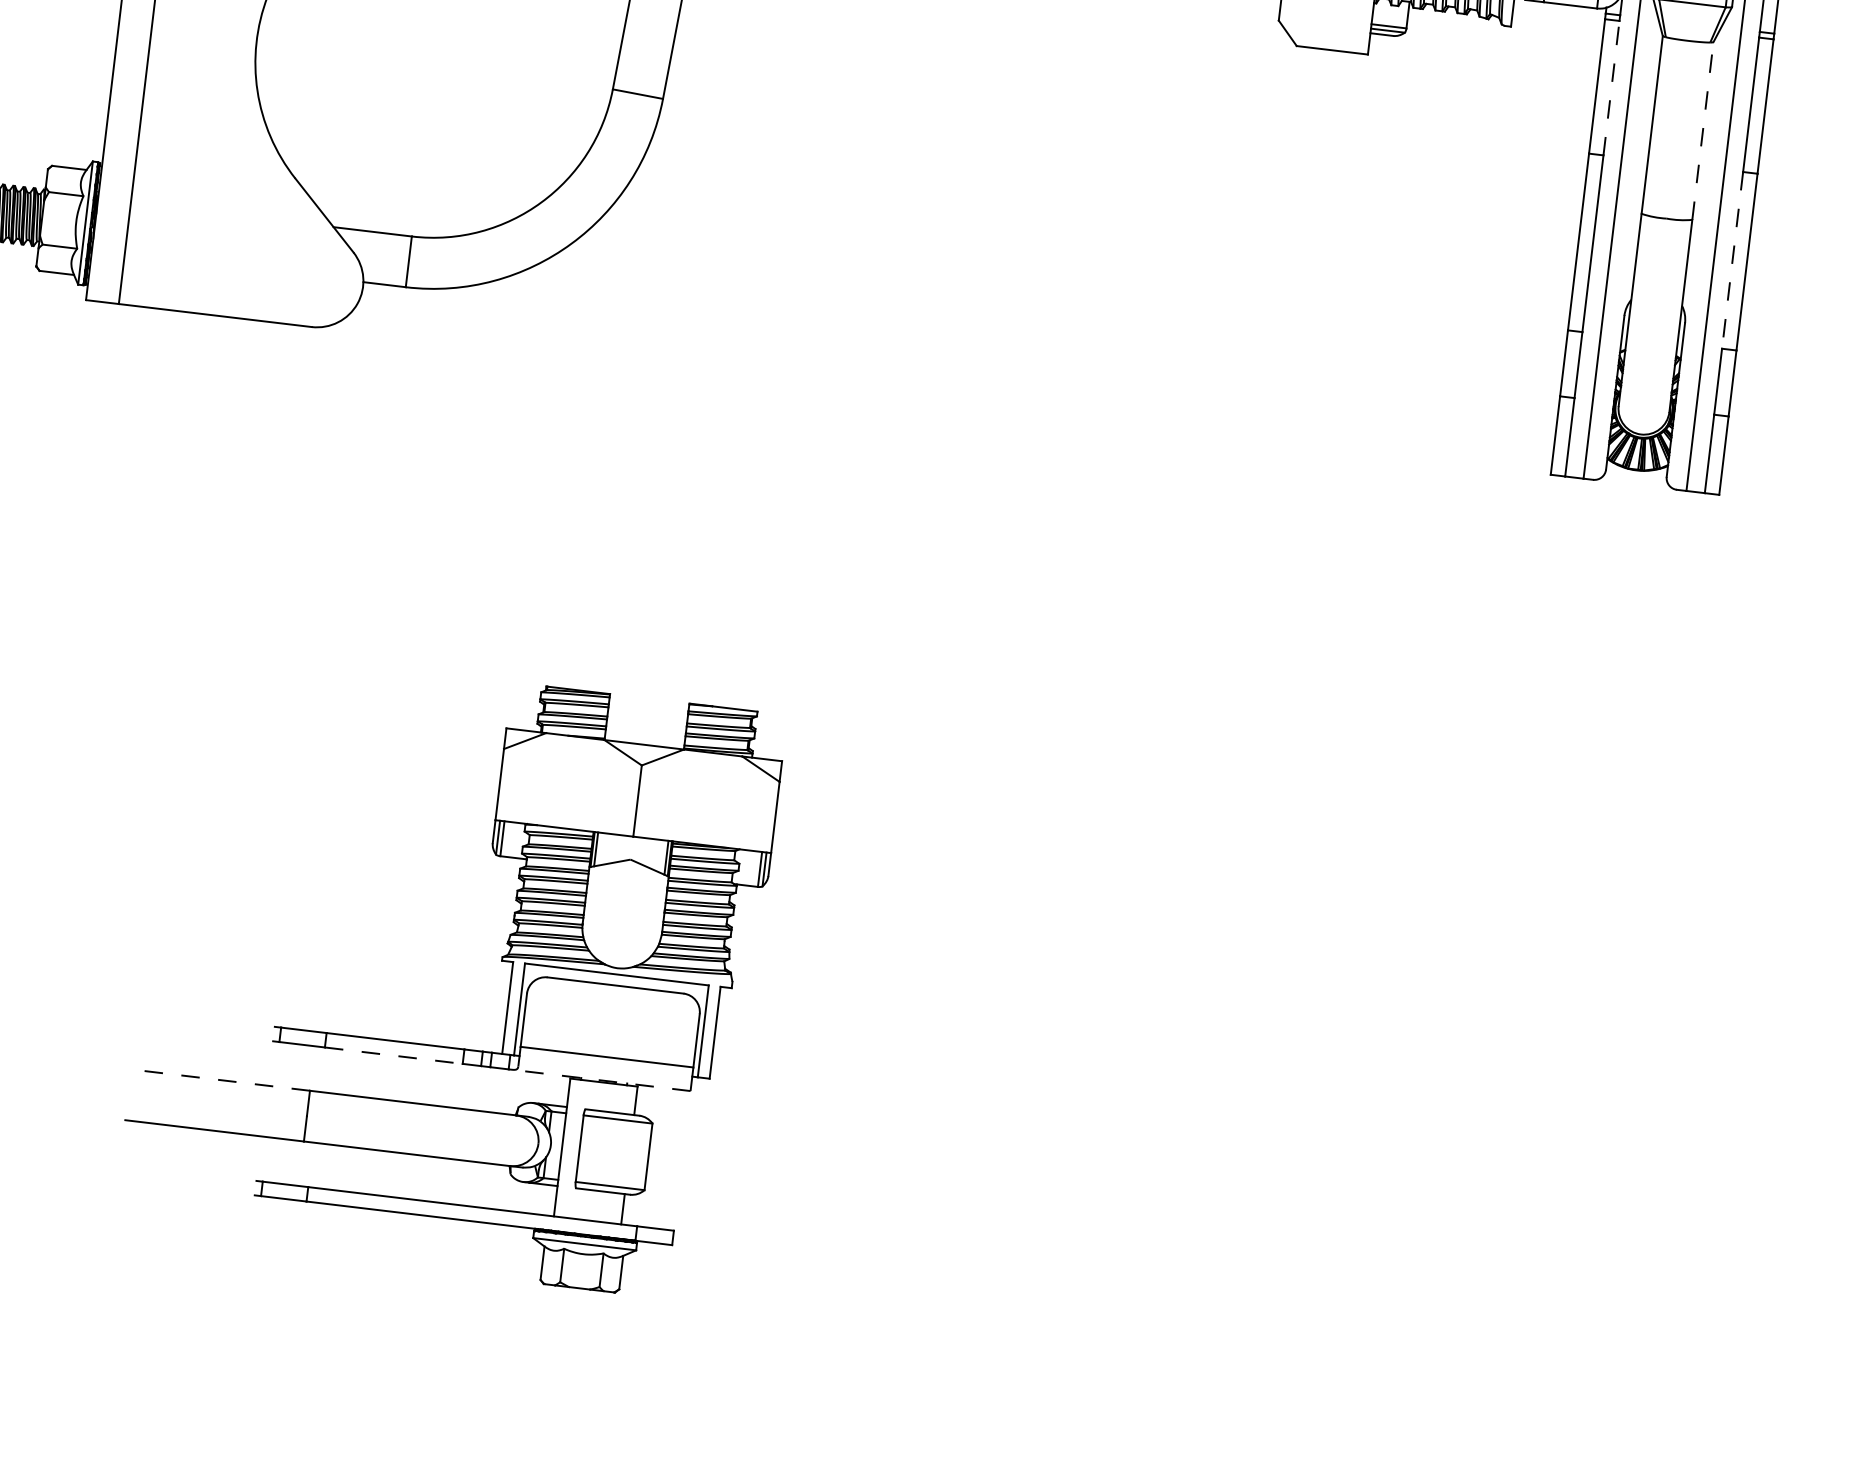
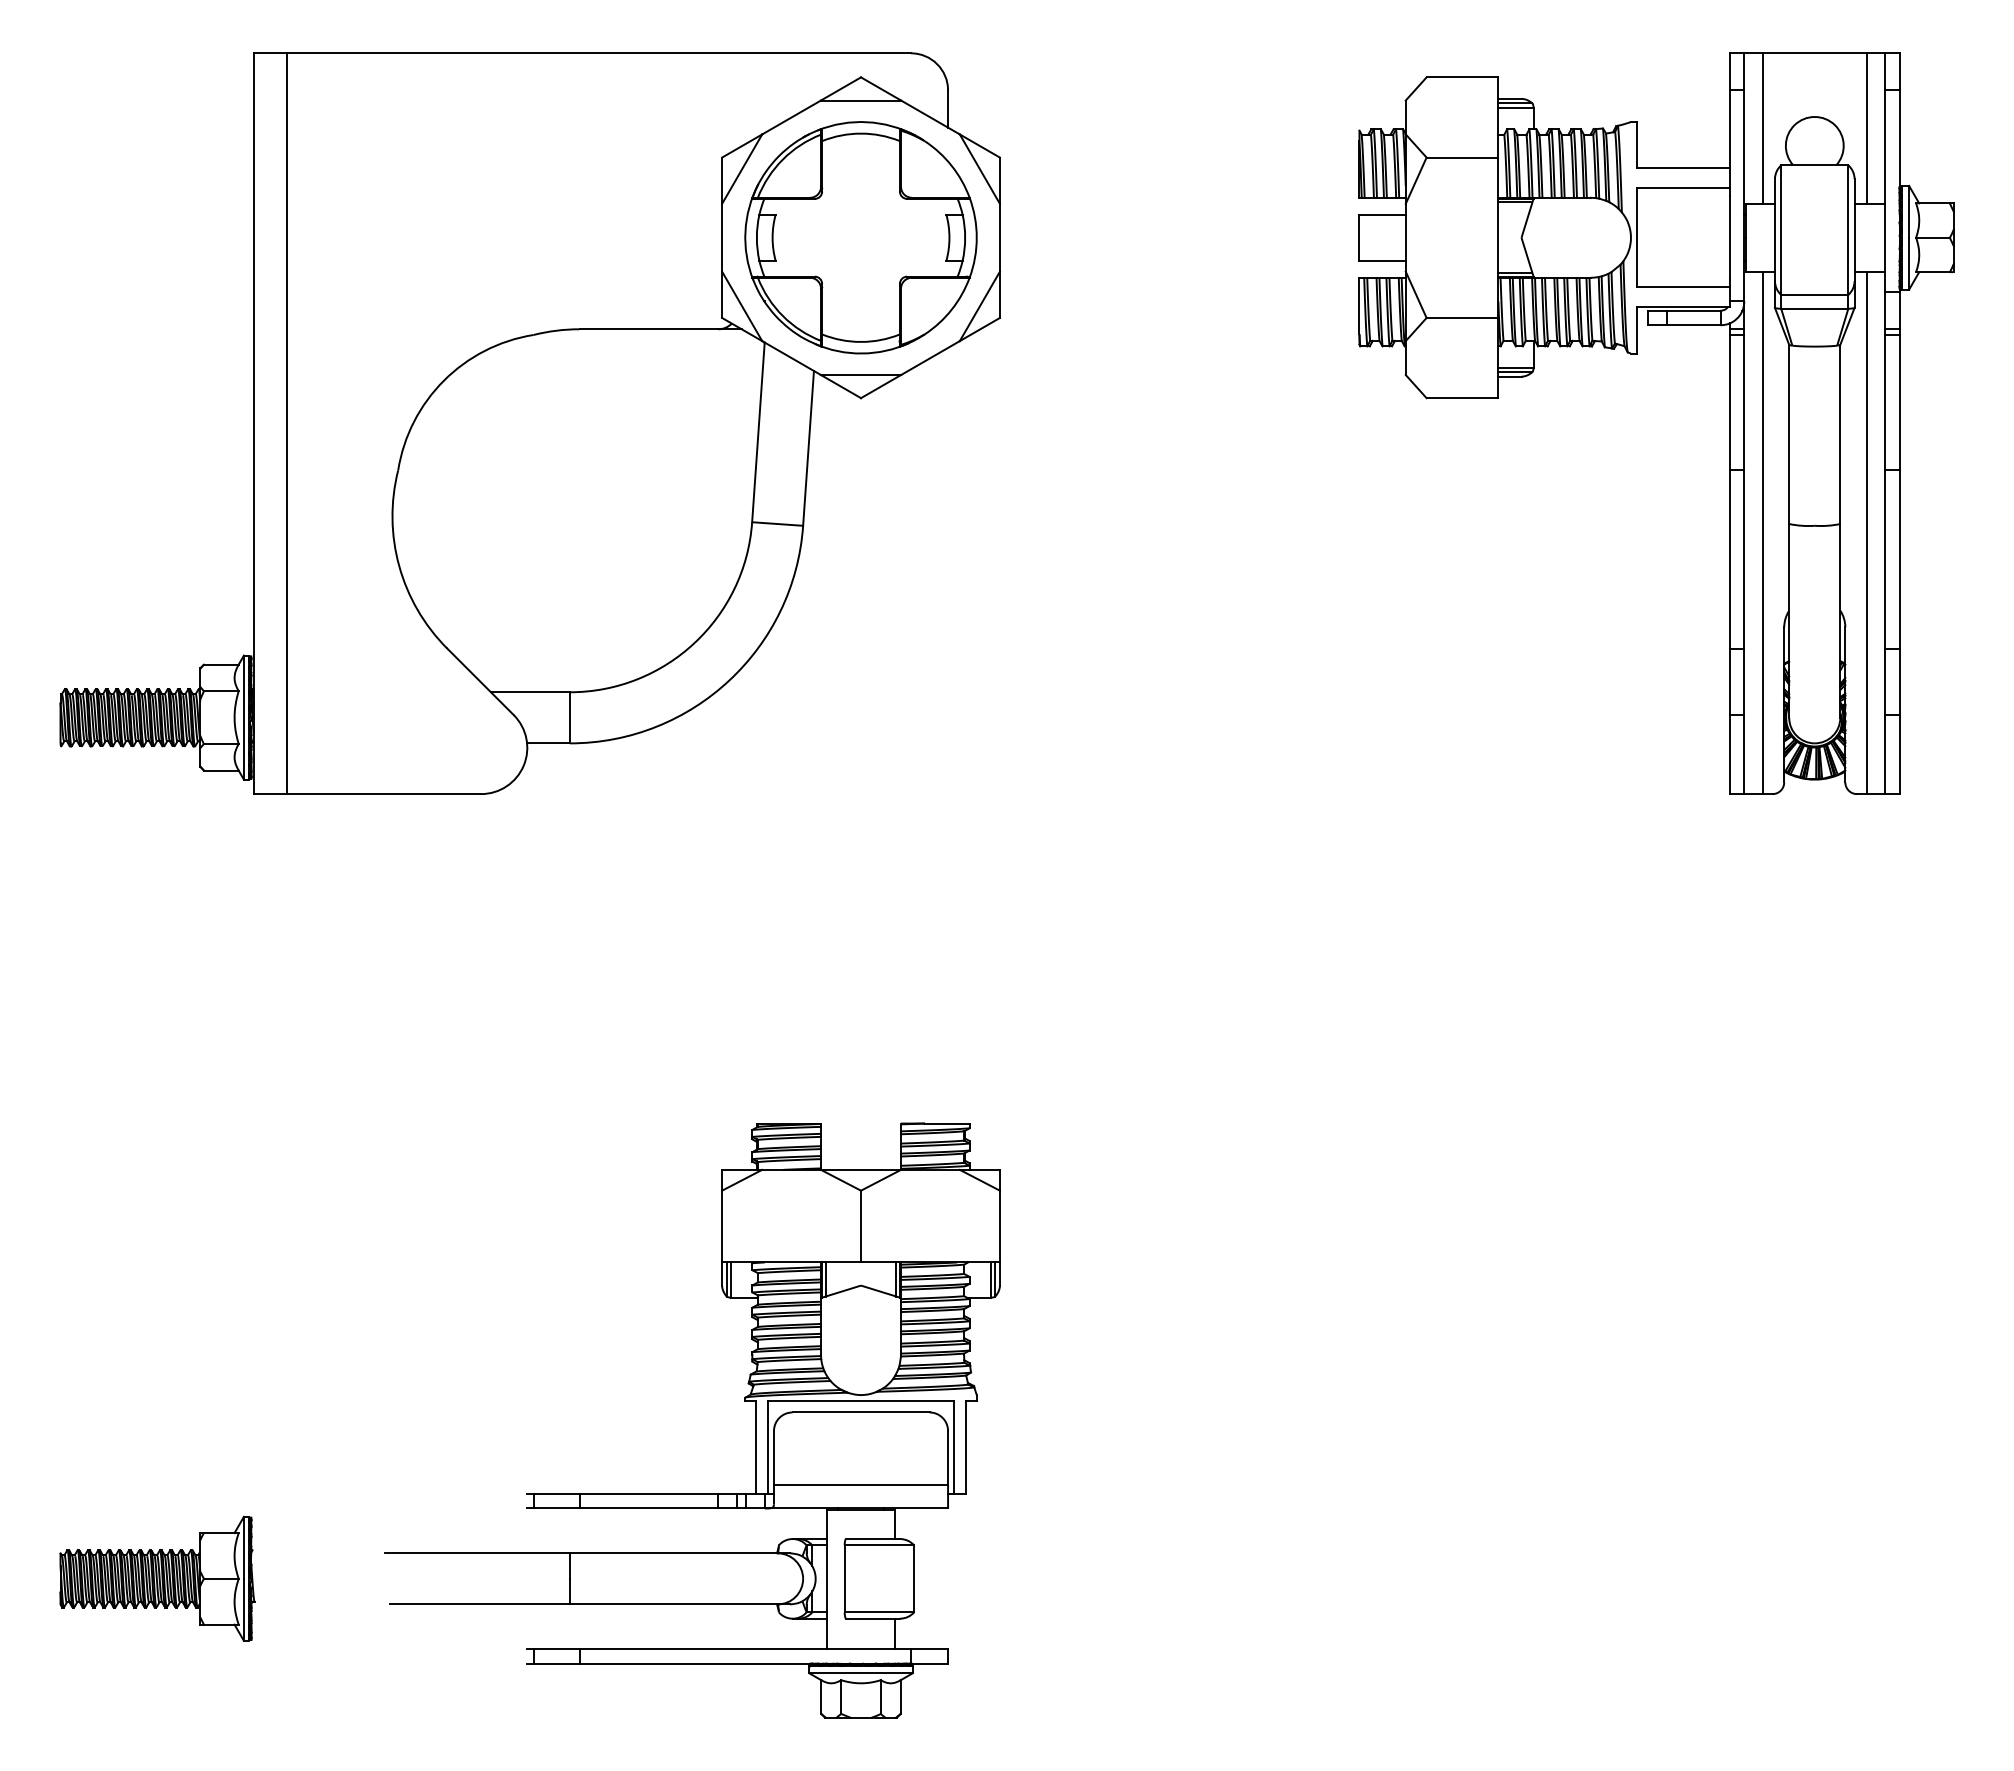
line: (1611, 87) -> (1744, 402), dashed -> solid
line: (1703, 131) -> (1840, 434), dashed -> solid
line: (1732, 261) -> (1885, 560), dashed -> solid
line: (394, 1055) -> (649, 1508), dashed -> solid
line: (218, 1080) -> (477, 1553), dashed -> solid
line: (599, 1080) -> (856, 1508), dashed -> solid

